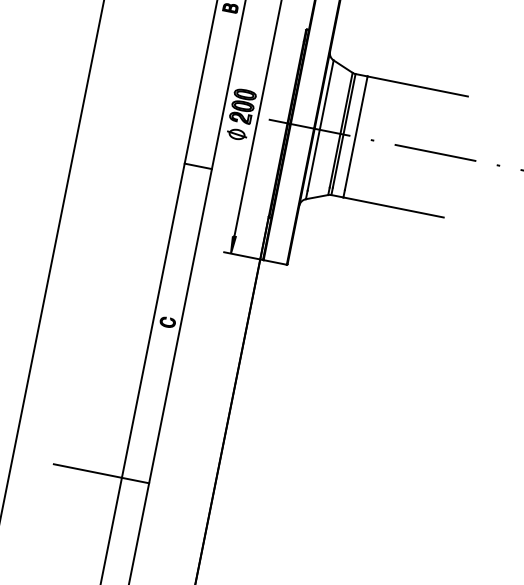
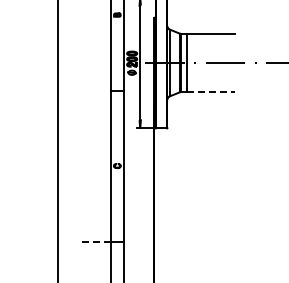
line: (394, 208) -> (211, 92), solid -> dashed
line: (86, 471) -> (93, 242), solid -> dashed

